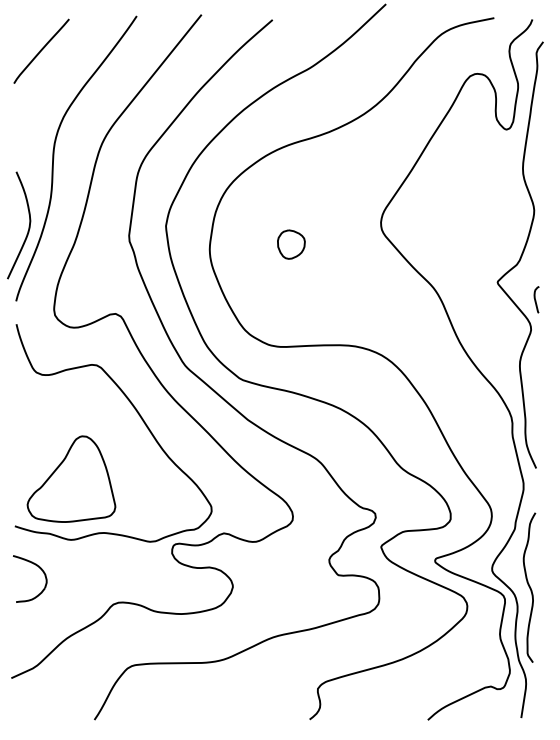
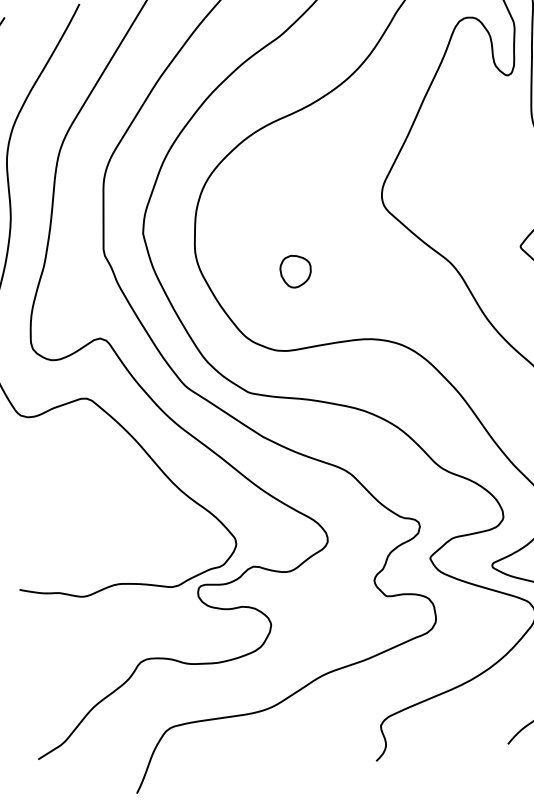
part: (291, 244) -> (296, 271), moved
part: (71, 478) -> (75, 528), removed
part: (36, 566) -> (49, 631), removed

